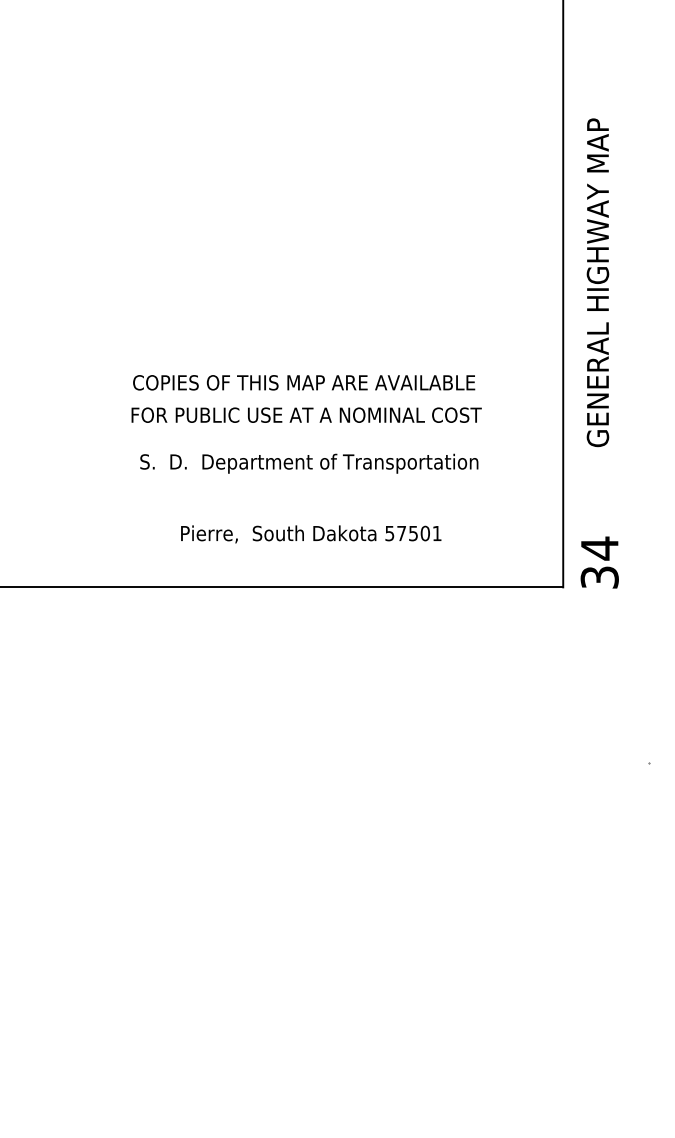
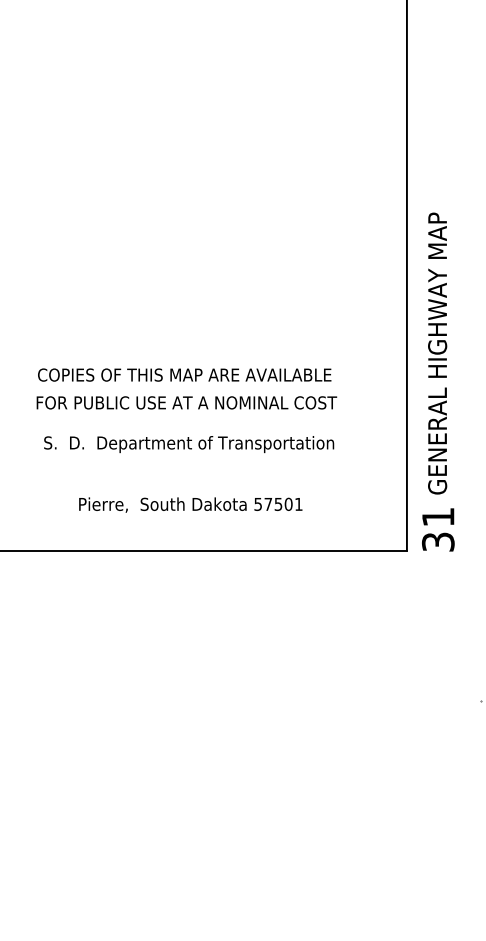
text: (597, 282) -> (437, 353), moved
text: (599, 548) -> (438, 517), 34 -> 31

